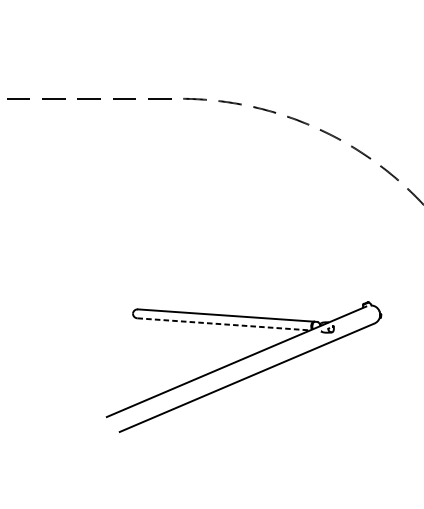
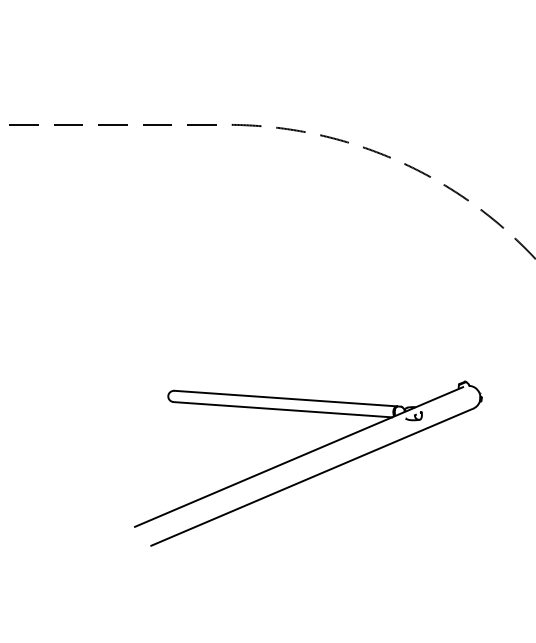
line: (224, 324) -> (283, 409), dashed -> solid

